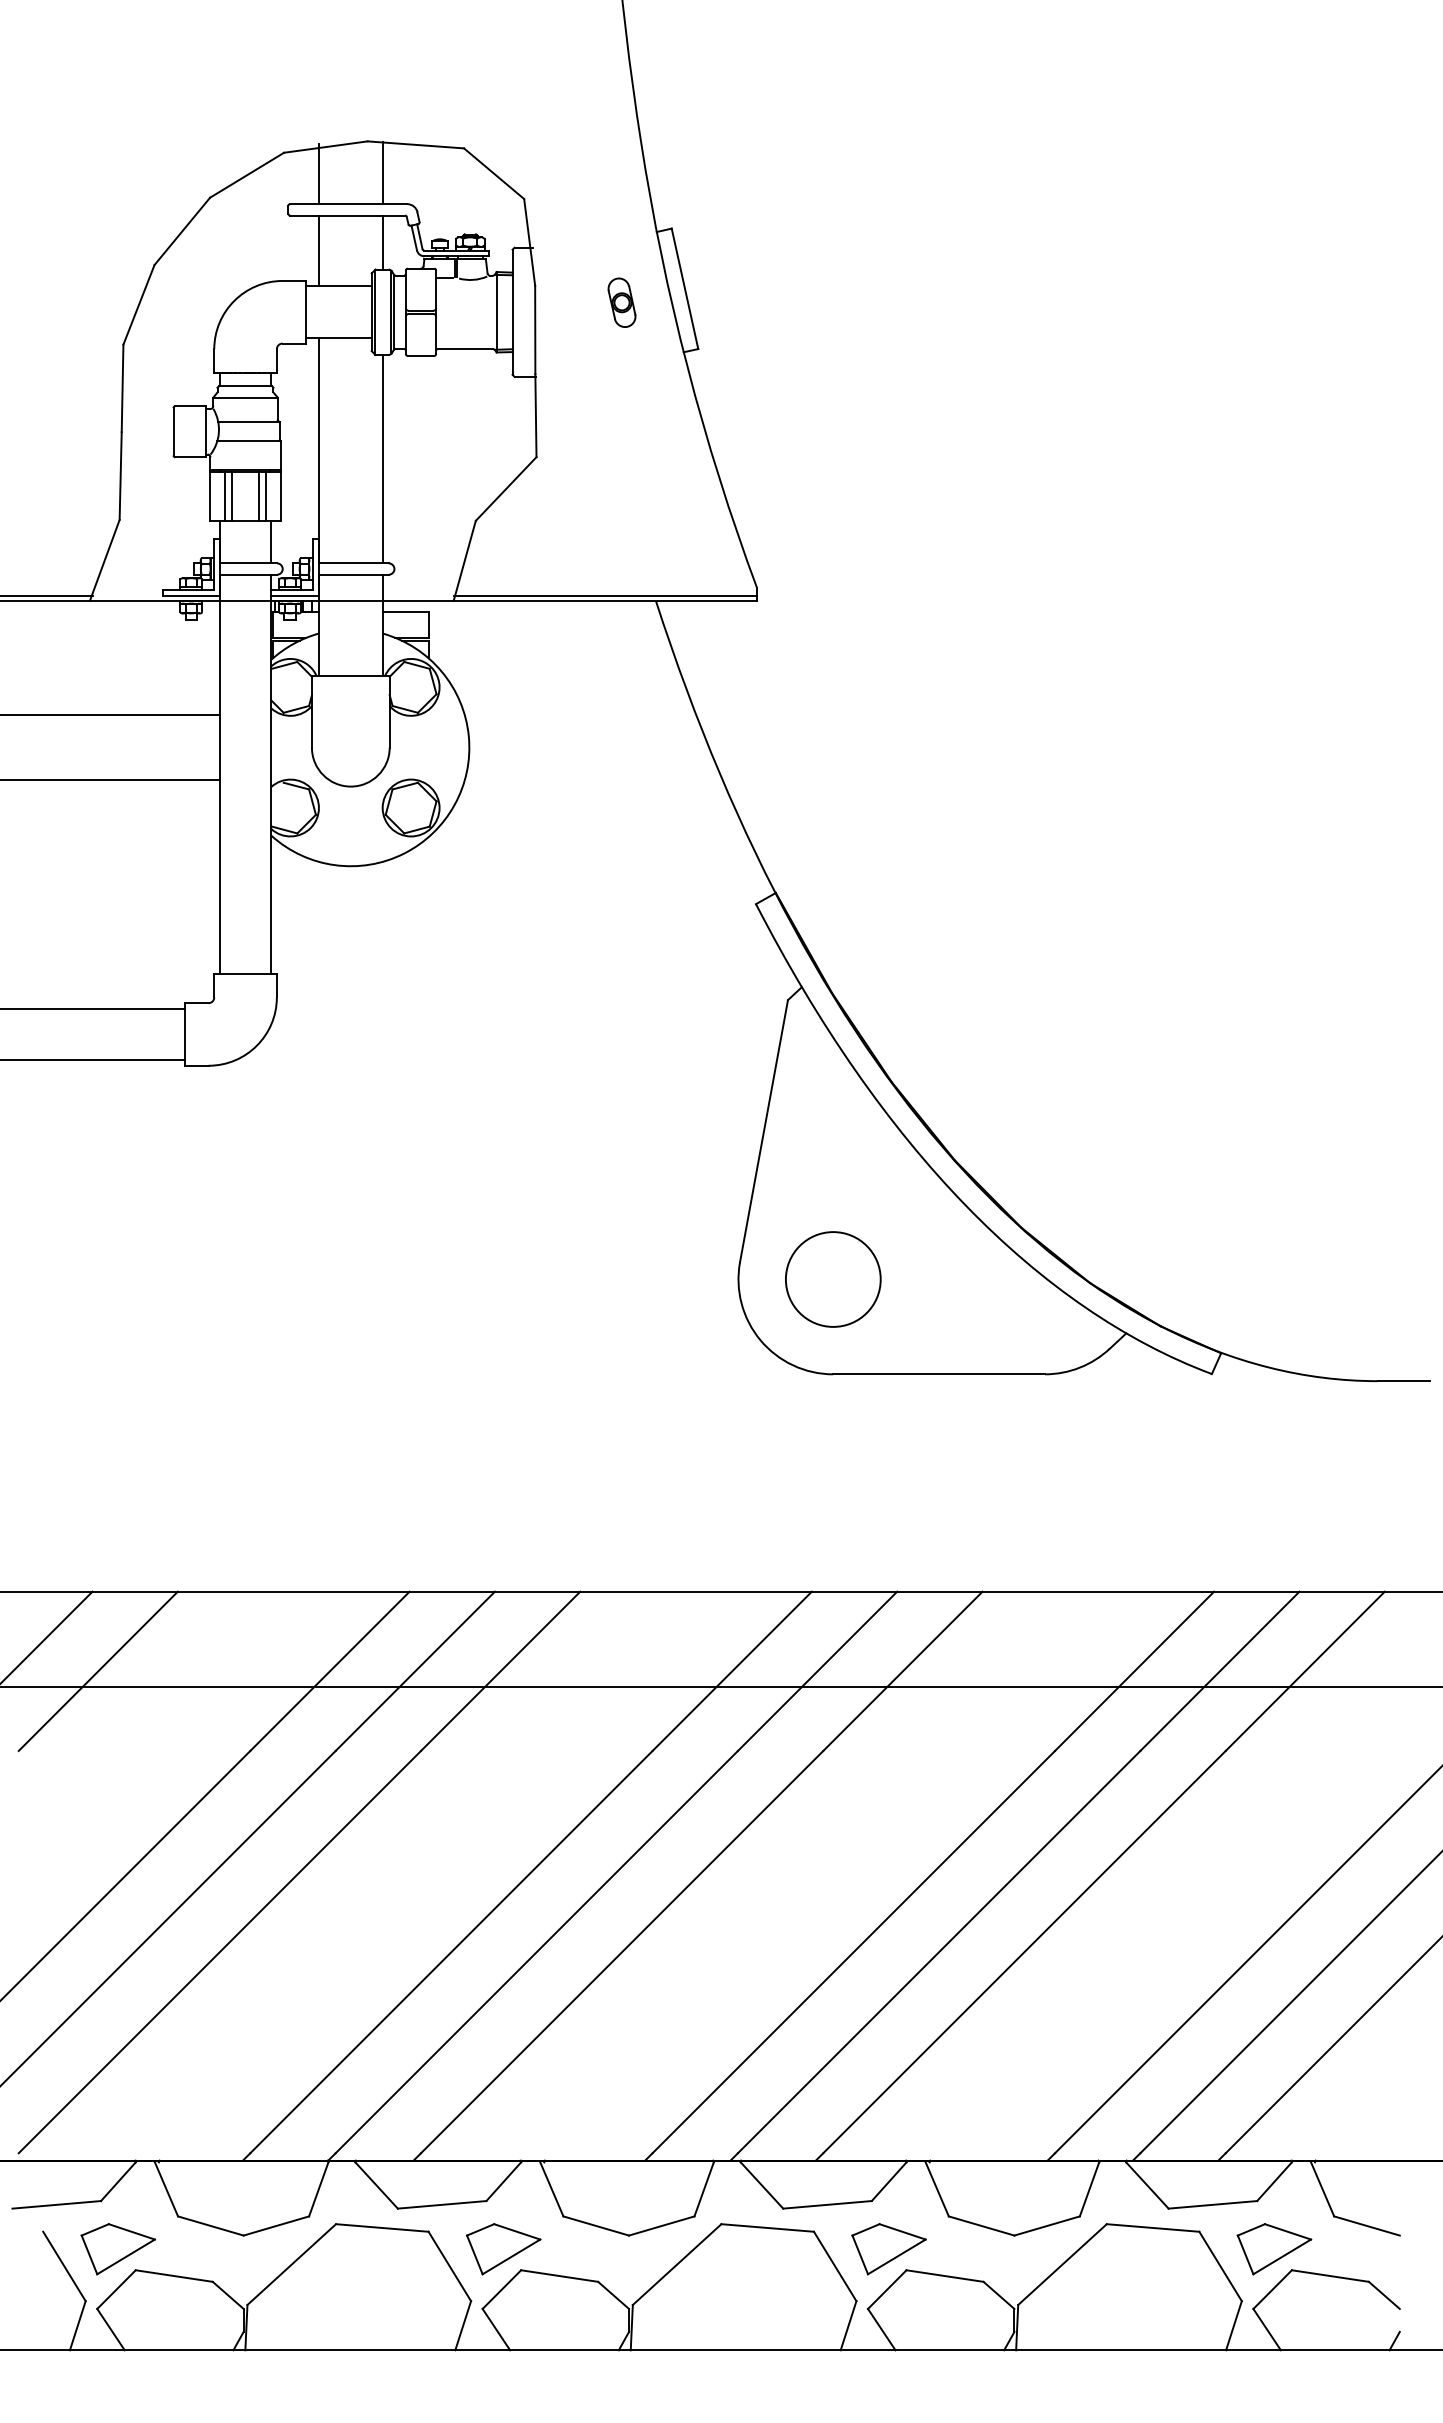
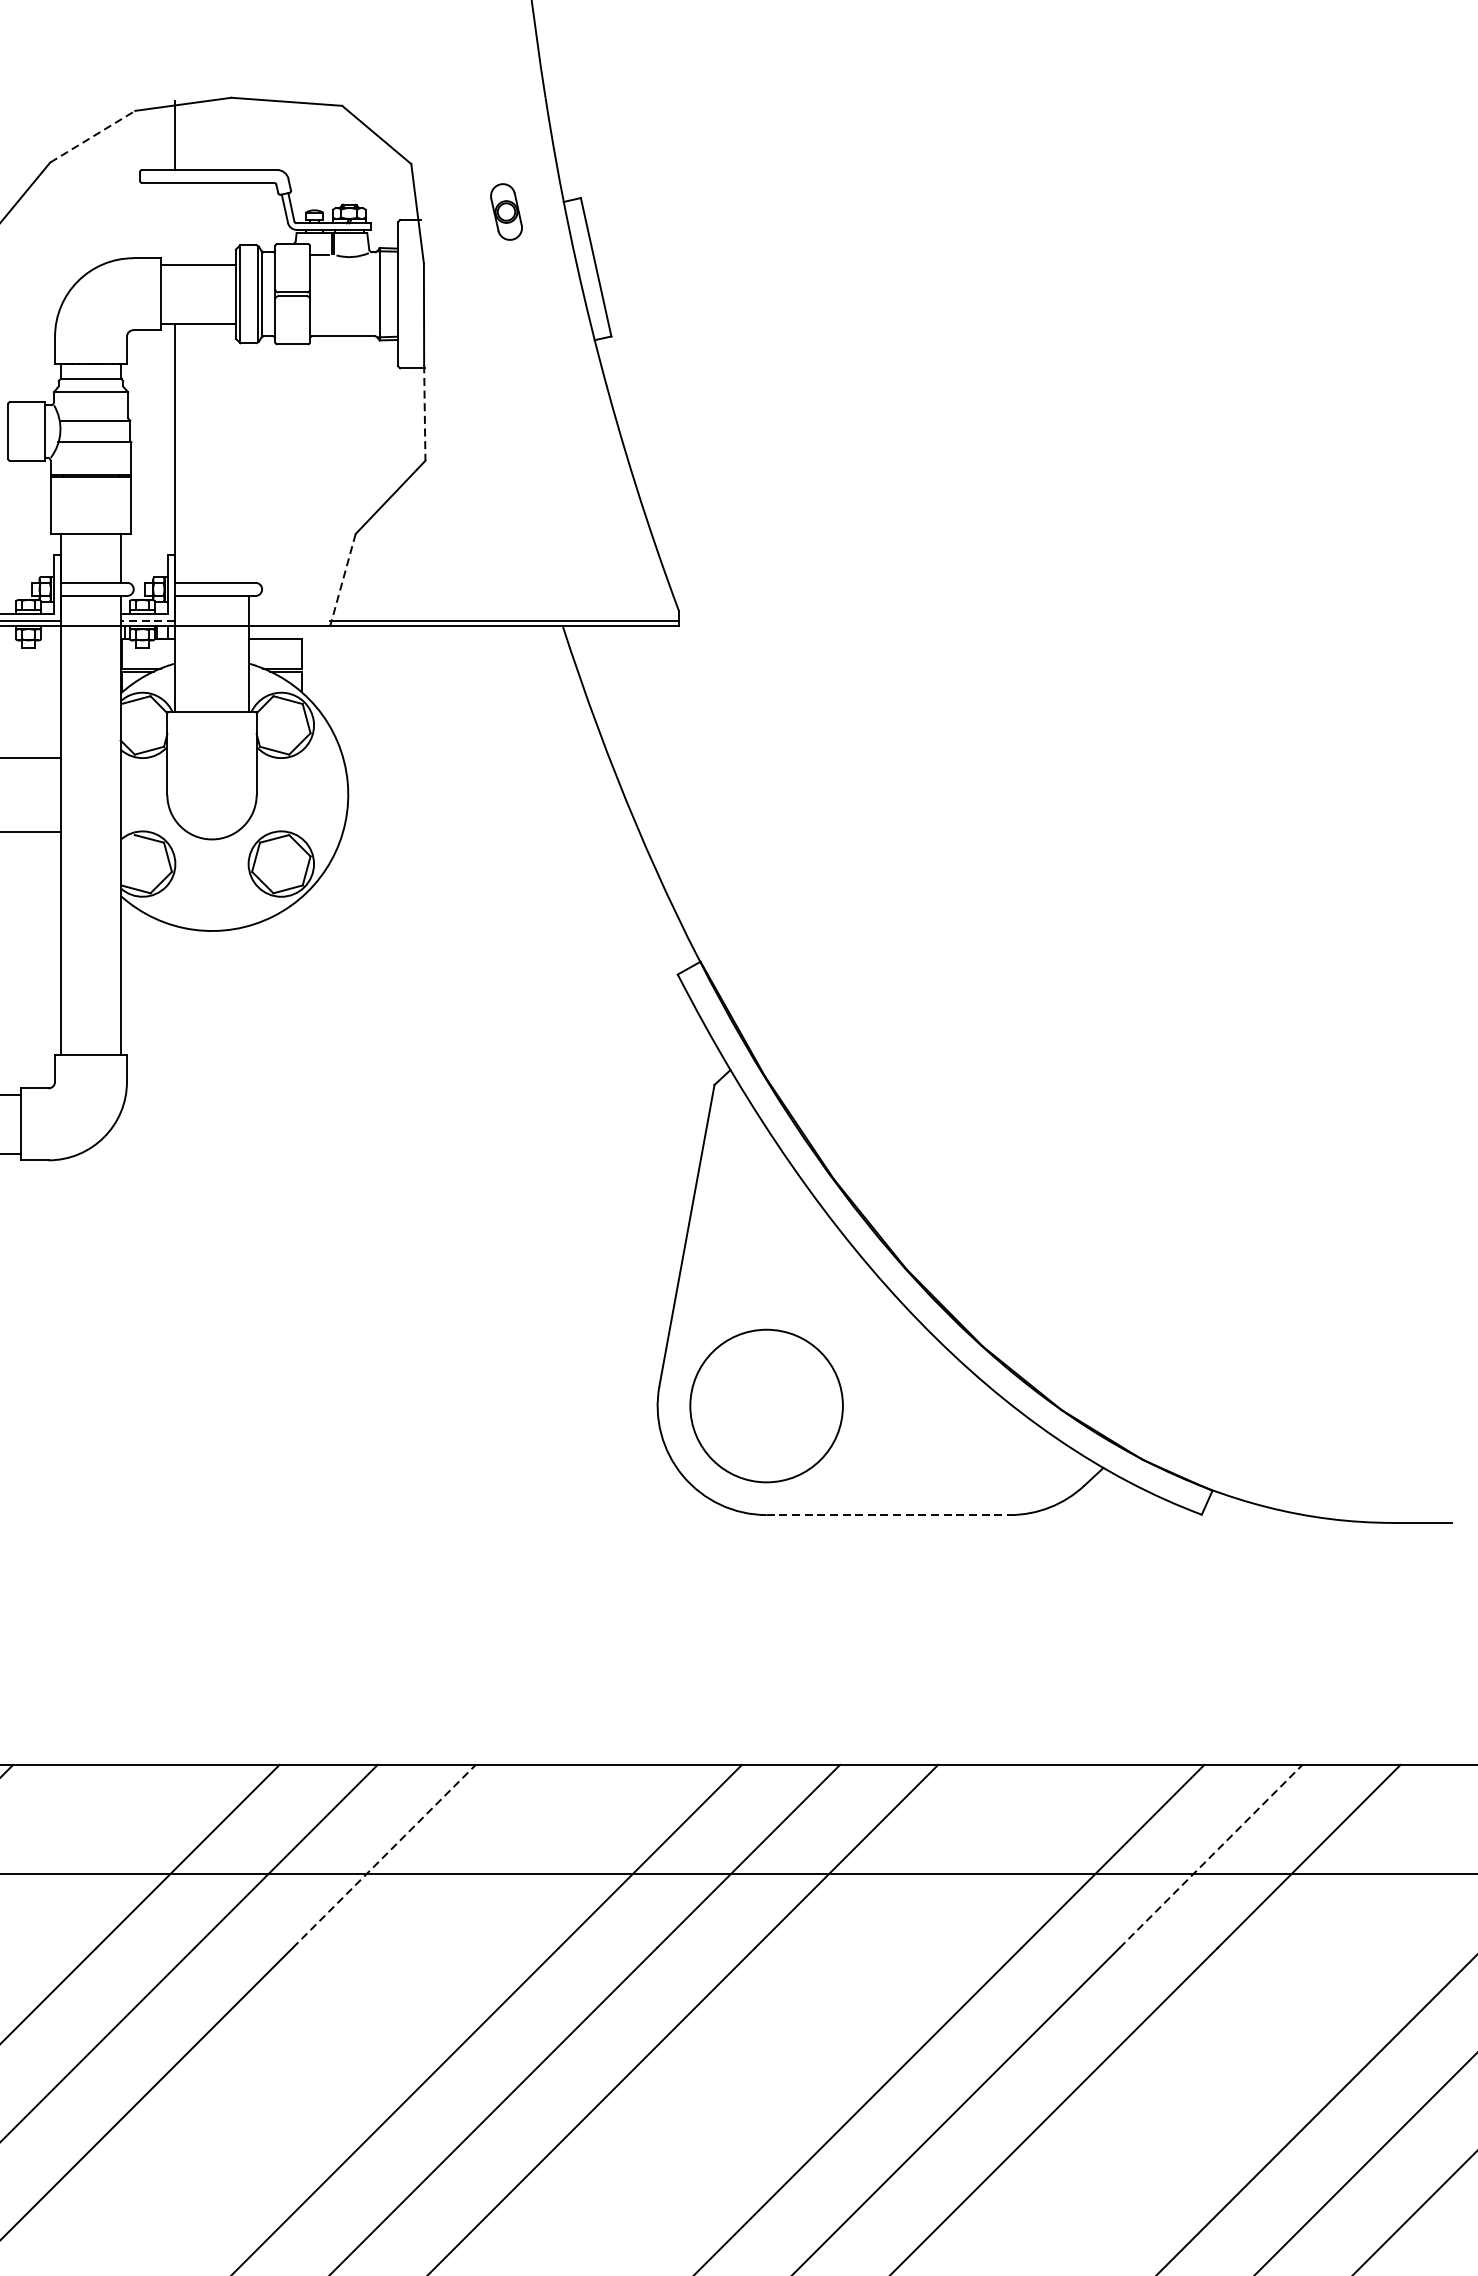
line: (383, 172) -> (249, 133), removed
line: (247, 174) -> (93, 135), solid -> dashed
line: (383, 242) -> (249, 214), removed
line: (318, 250) -> (174, 223), removed
part: (621, 302) -> (505, 211), moved
line: (535, 415) -> (424, 412), solid -> dashed
line: (383, 458) -> (249, 462), removed
line: (224, 495) -> (66, 504), removed
line: (231, 495) -> (74, 504), removed
line: (259, 495) -> (107, 504), removed
line: (266, 495) -> (115, 504), removed
line: (464, 561) -> (342, 580), solid -> dashed
line: (294, 596) -> (147, 620), solid -> dashed
circle: (832, 1279) -> (765, 1406), size x1.4
line: (939, 1374) -> (888, 1515), solid -> dashed
line: (500, 1671) -> (384, 1856), solid -> dashed
line: (1219, 1671) -> (1210, 1856), solid -> dashed

